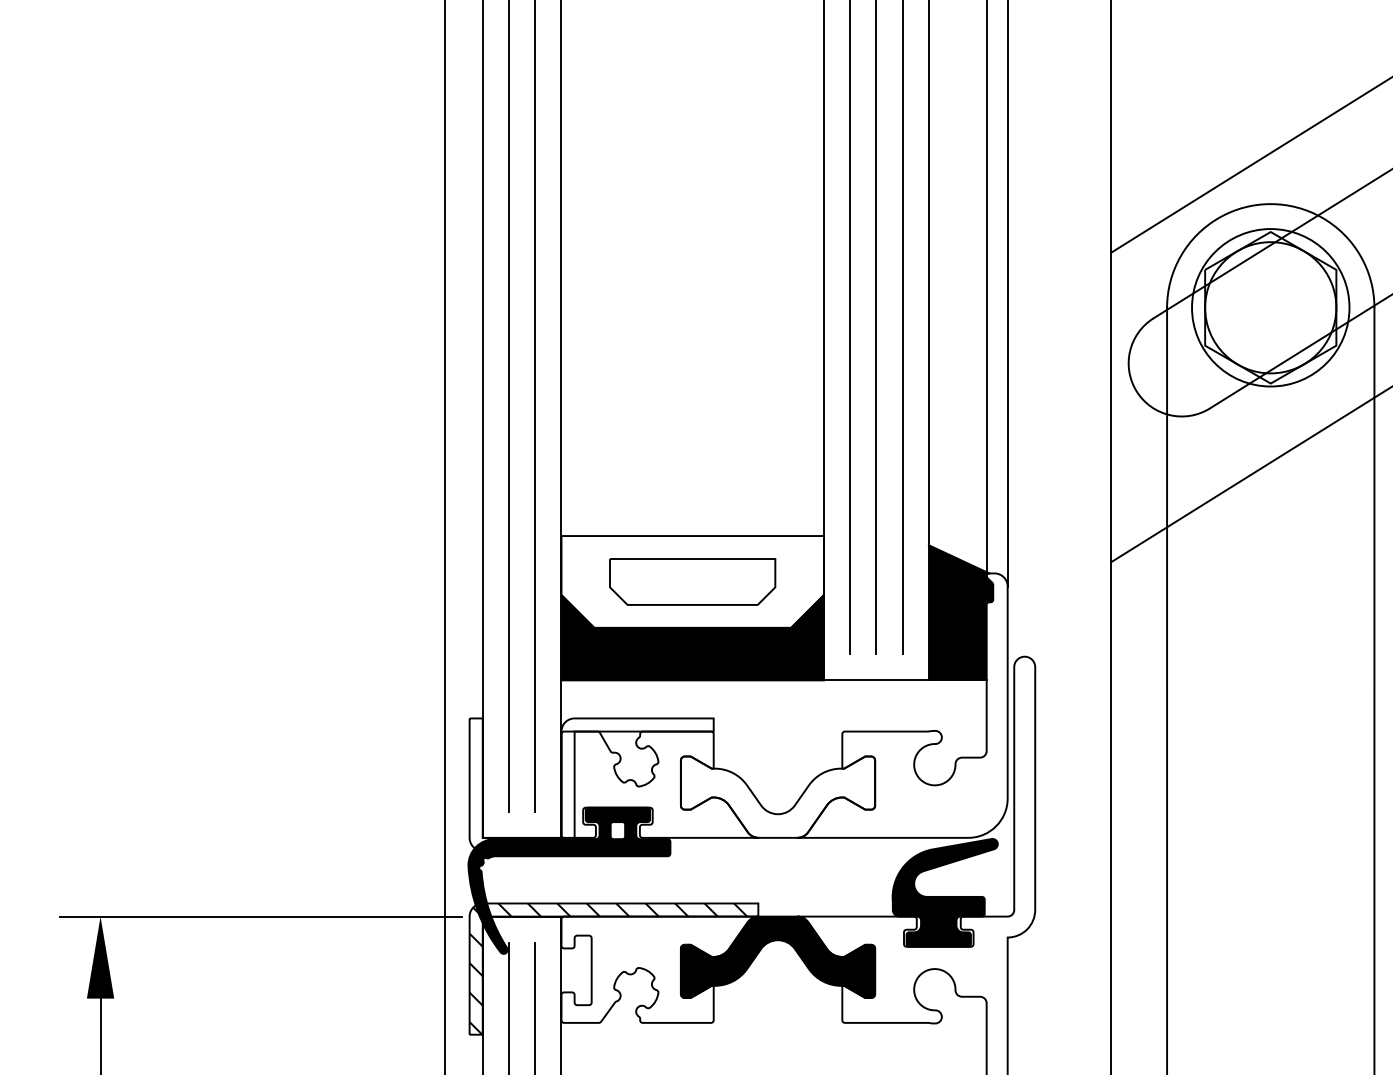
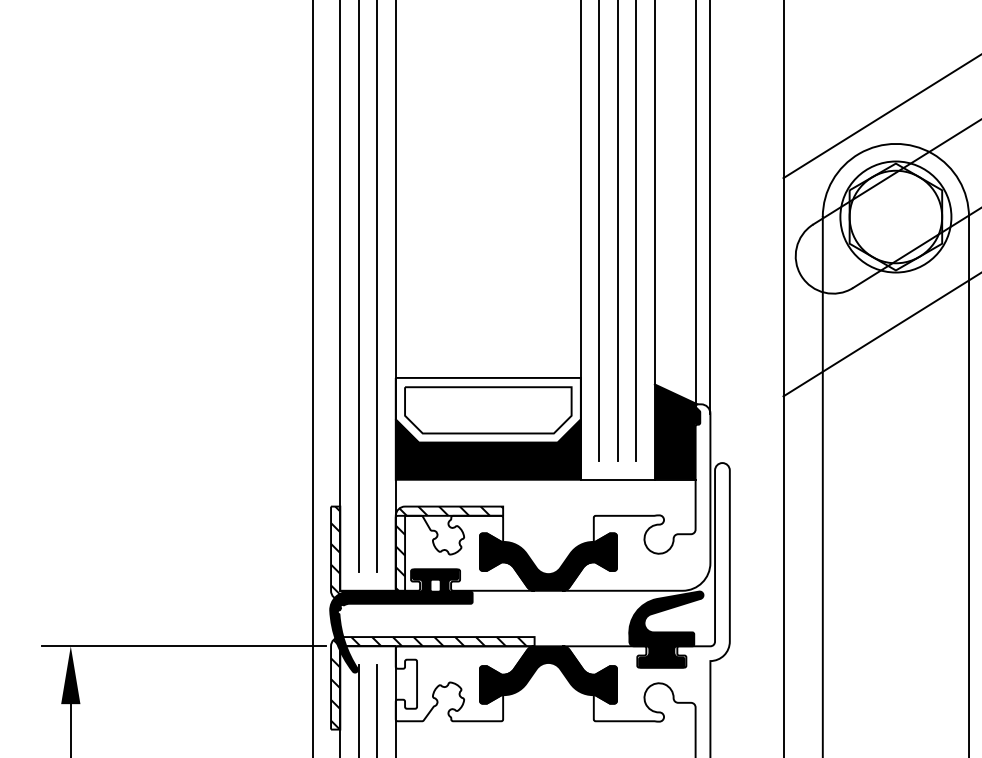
part: (692, 581) -> (488, 410), size x1.43
hatch: (591, 784) -> (416, 553), added
fill: (777, 796) -> (548, 561), added

